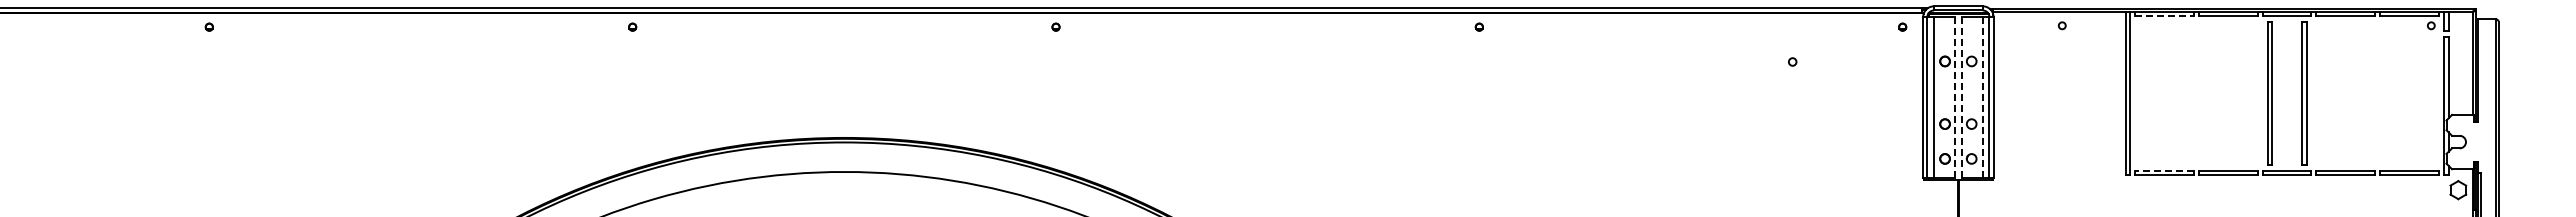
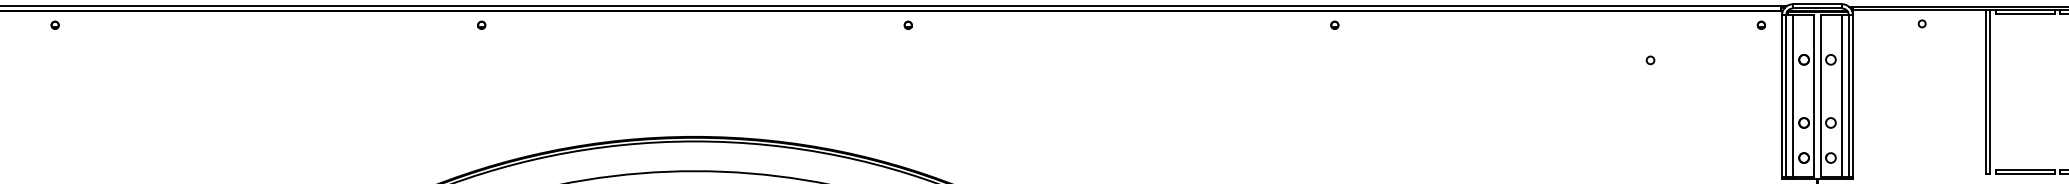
line: (2165, 16) -> (2026, 14), dashed -> solid
line: (1955, 96) -> (1814, 95), dashed -> solid
line: (1961, 97) -> (1820, 96), dashed -> solid
line: (1982, 97) -> (1841, 96), dashed -> solid
line: (2164, 170) -> (2025, 169), dashed -> solid

